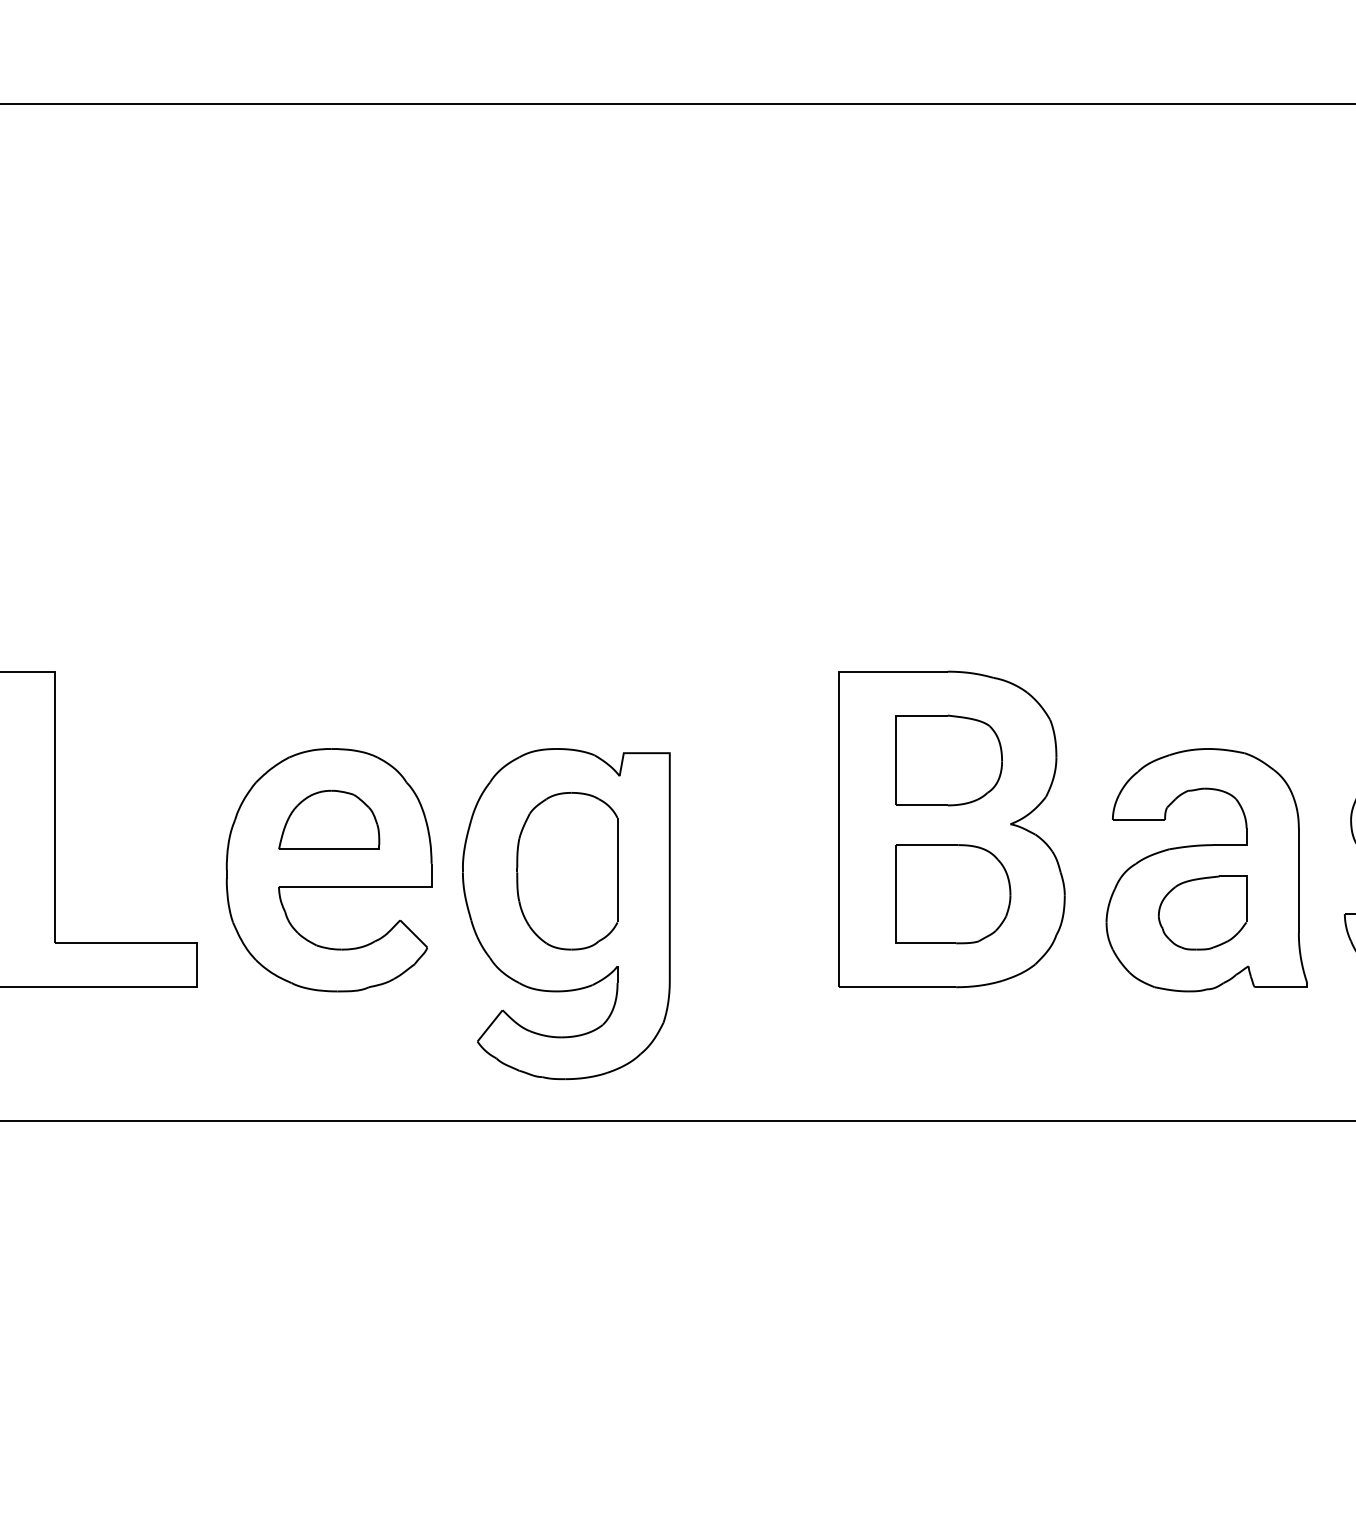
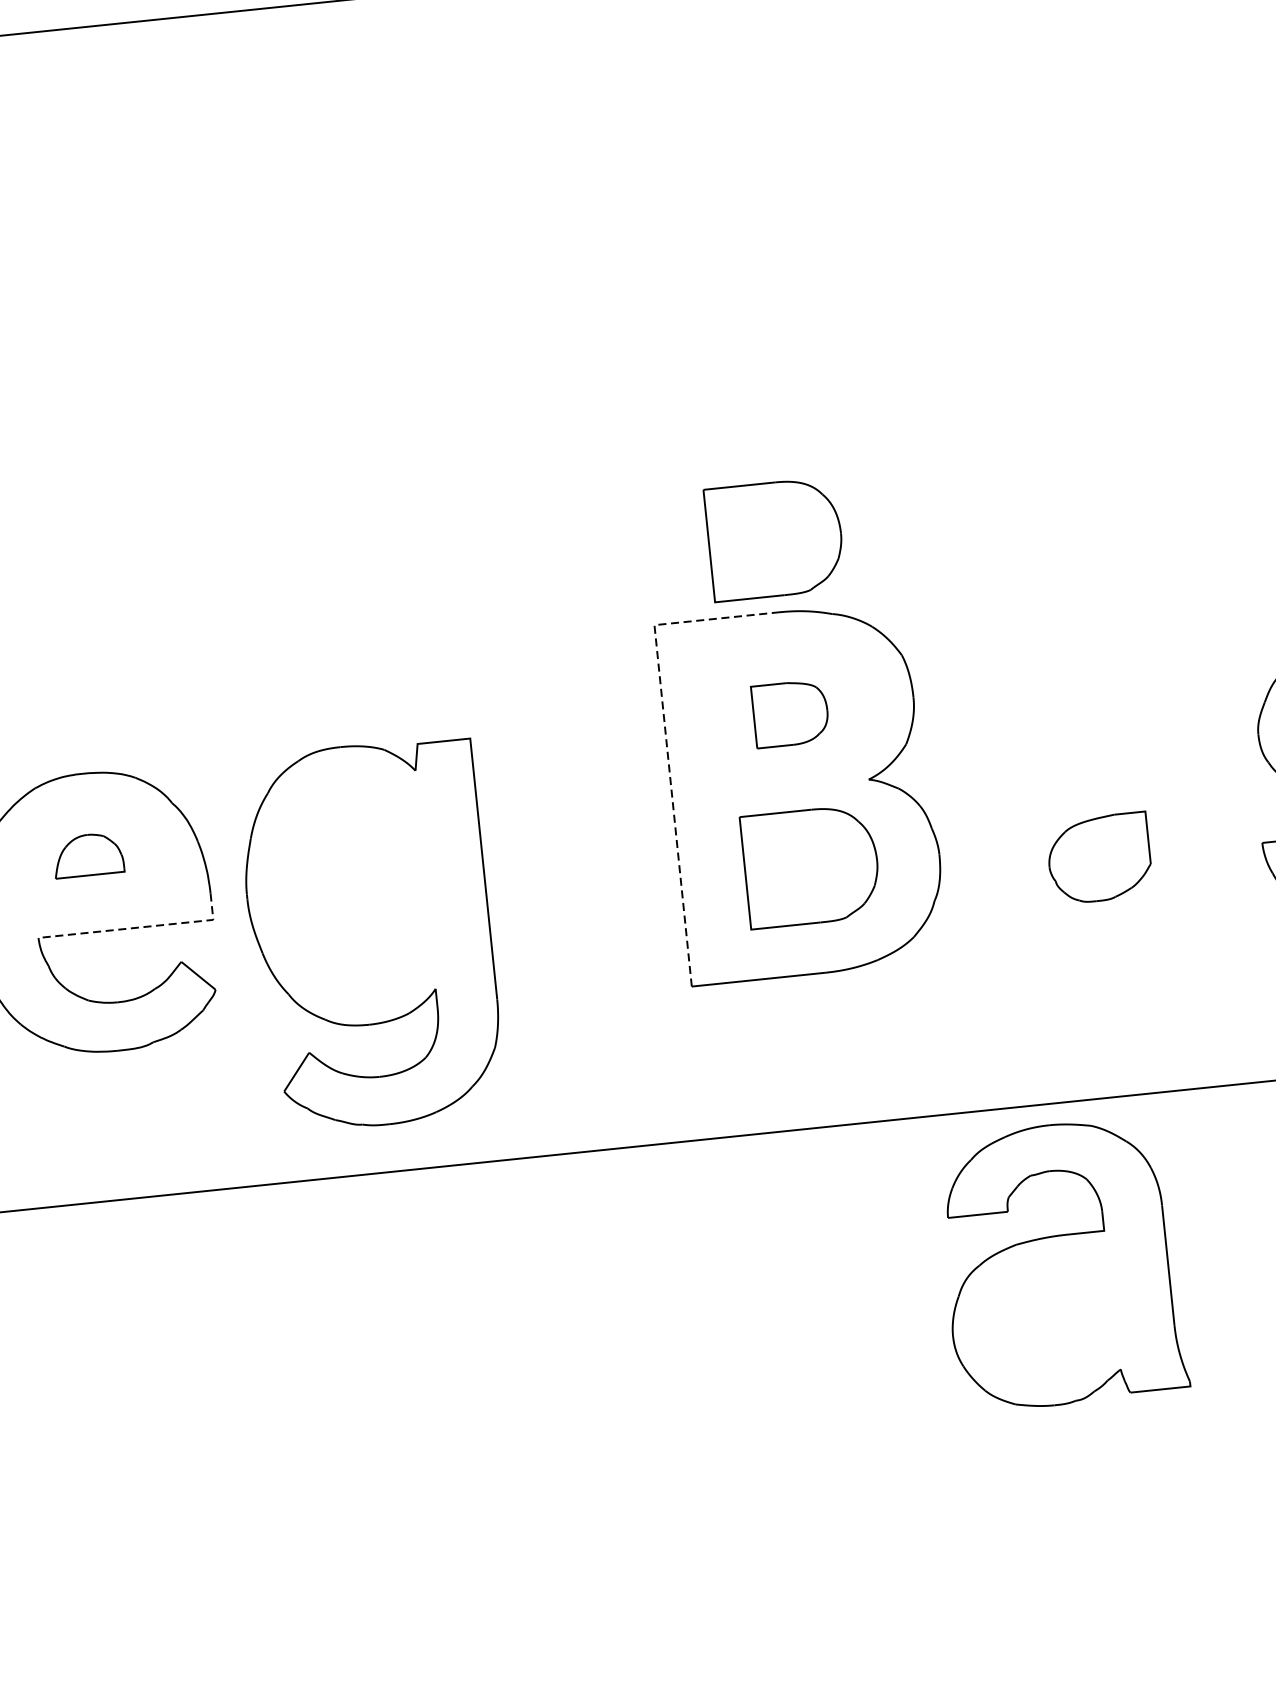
part: (951, 608) -> (775, 539), added
part: (948, 760) -> (790, 713), size x0.6
line: (839, 774) -> (667, 742), solid -> dashed
part: (329, 819) -> (88, 854), size x0.6
part: (1206, 870) -> (1061, 1264), moved
part: (567, 871) -> (367, 886), removed
line: (366, 886) -> (138, 927), solid -> dashed

